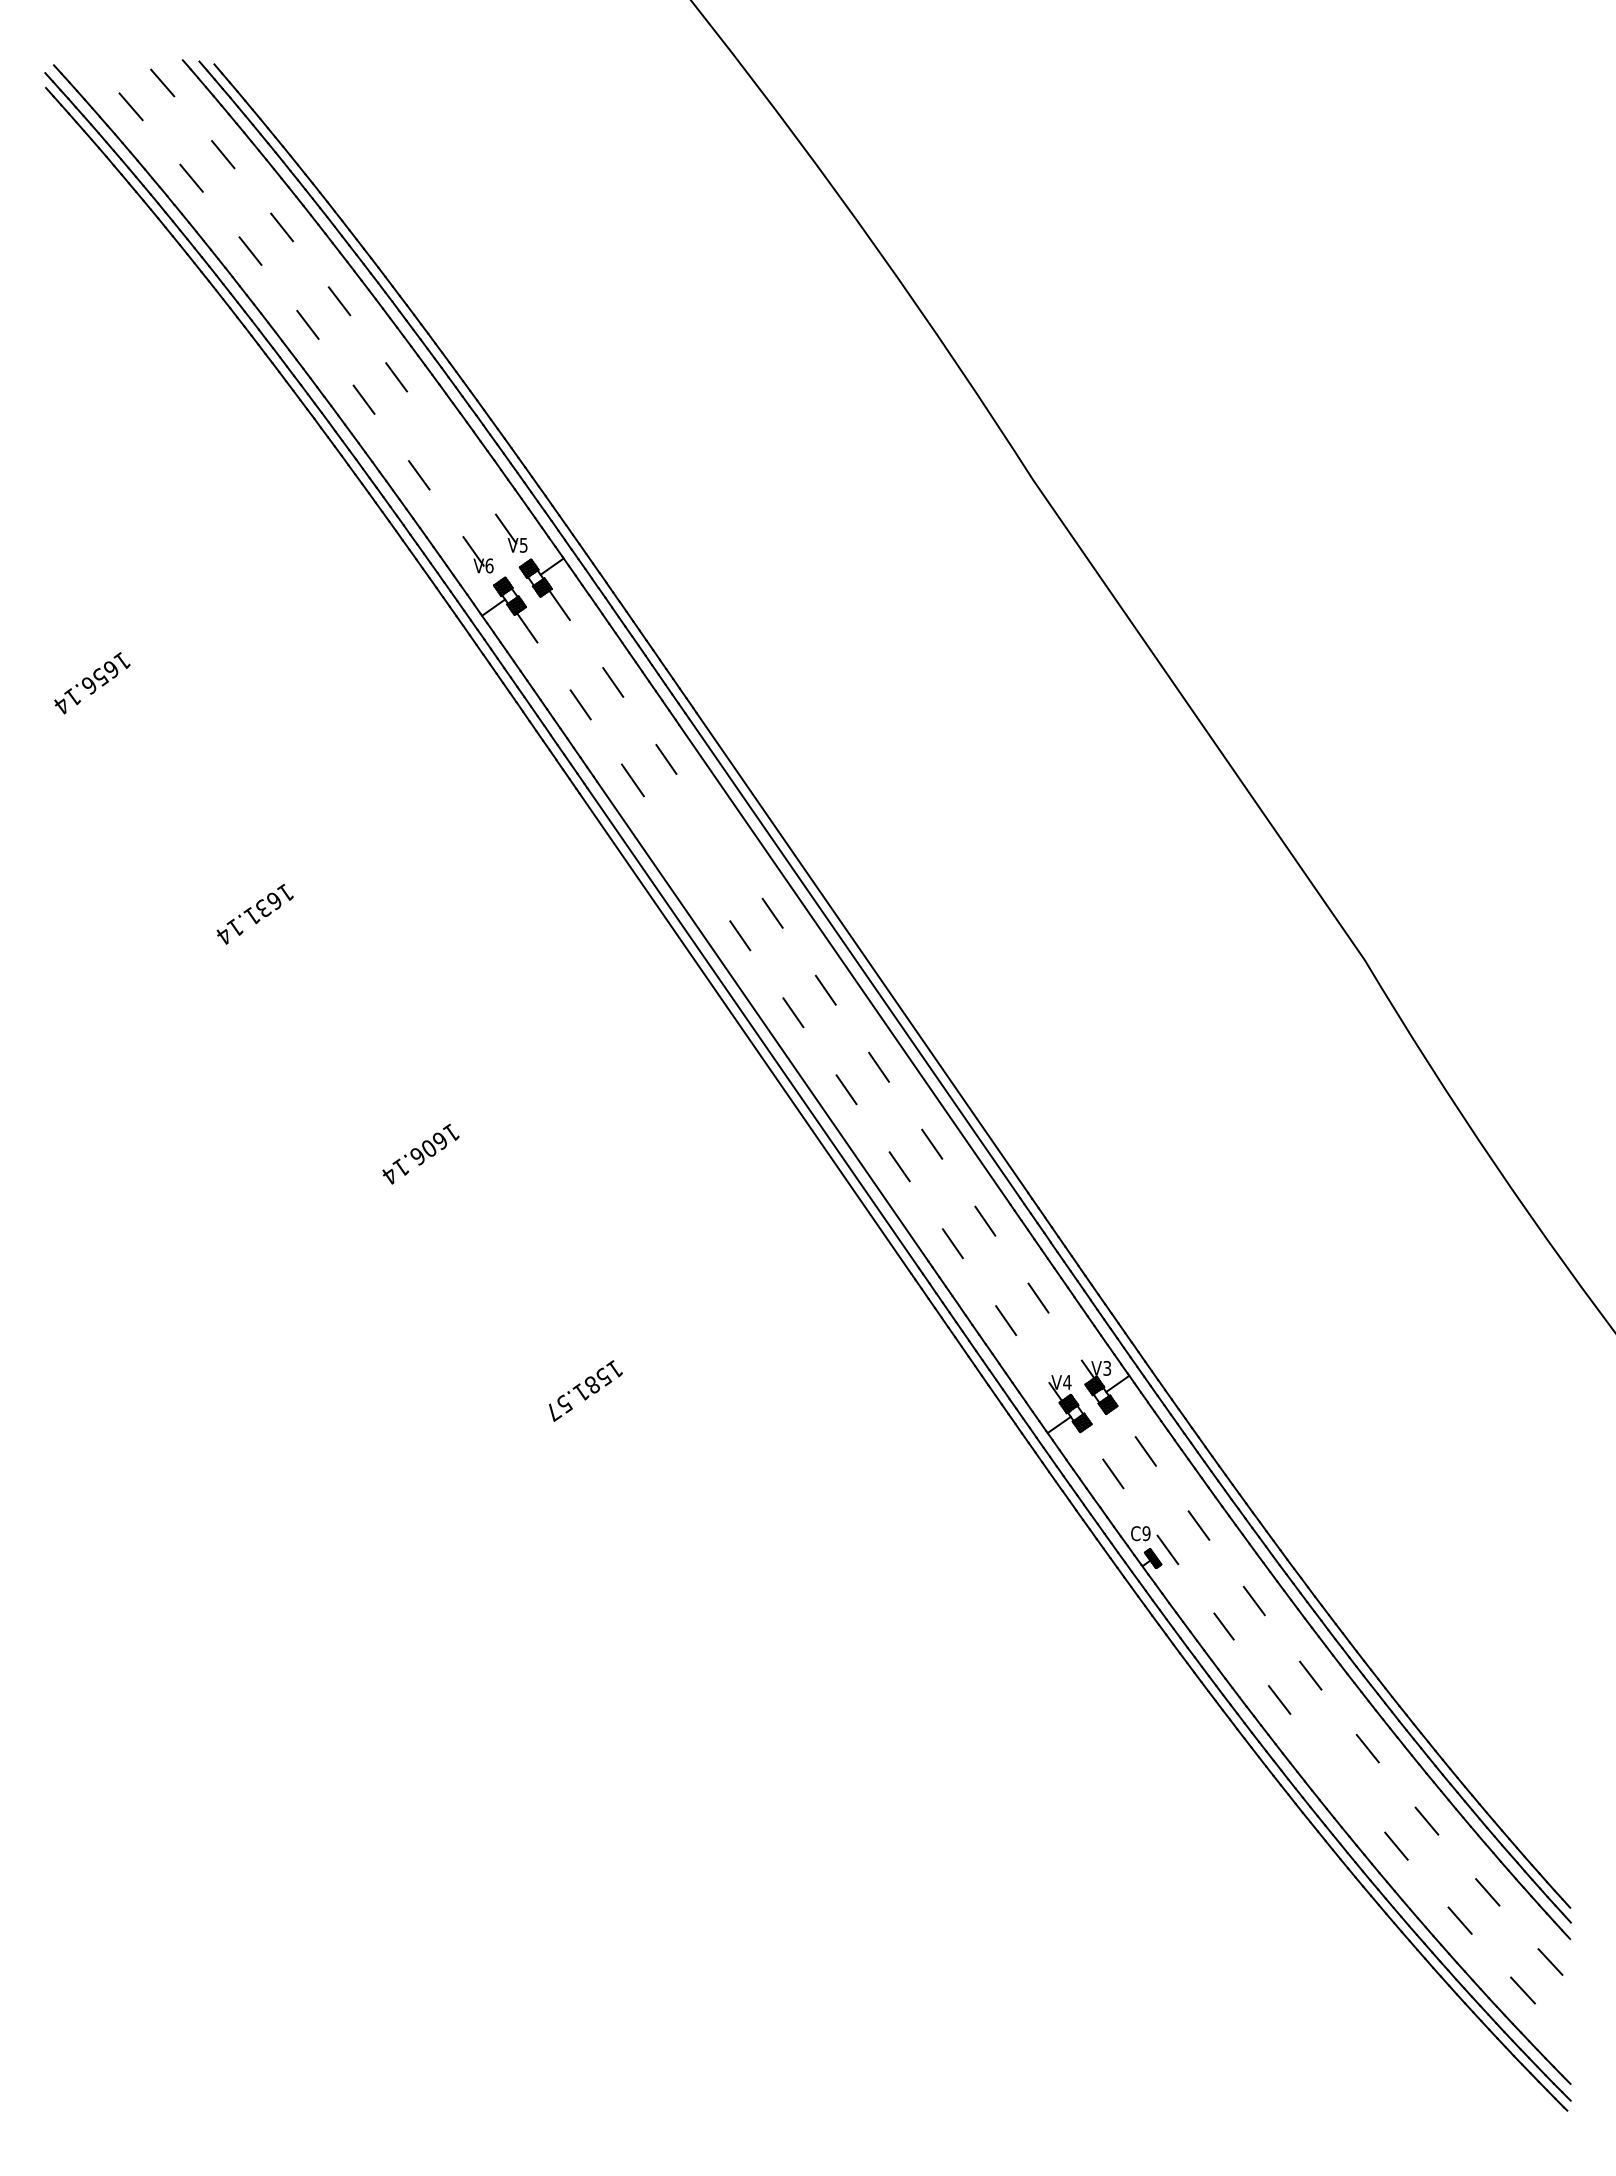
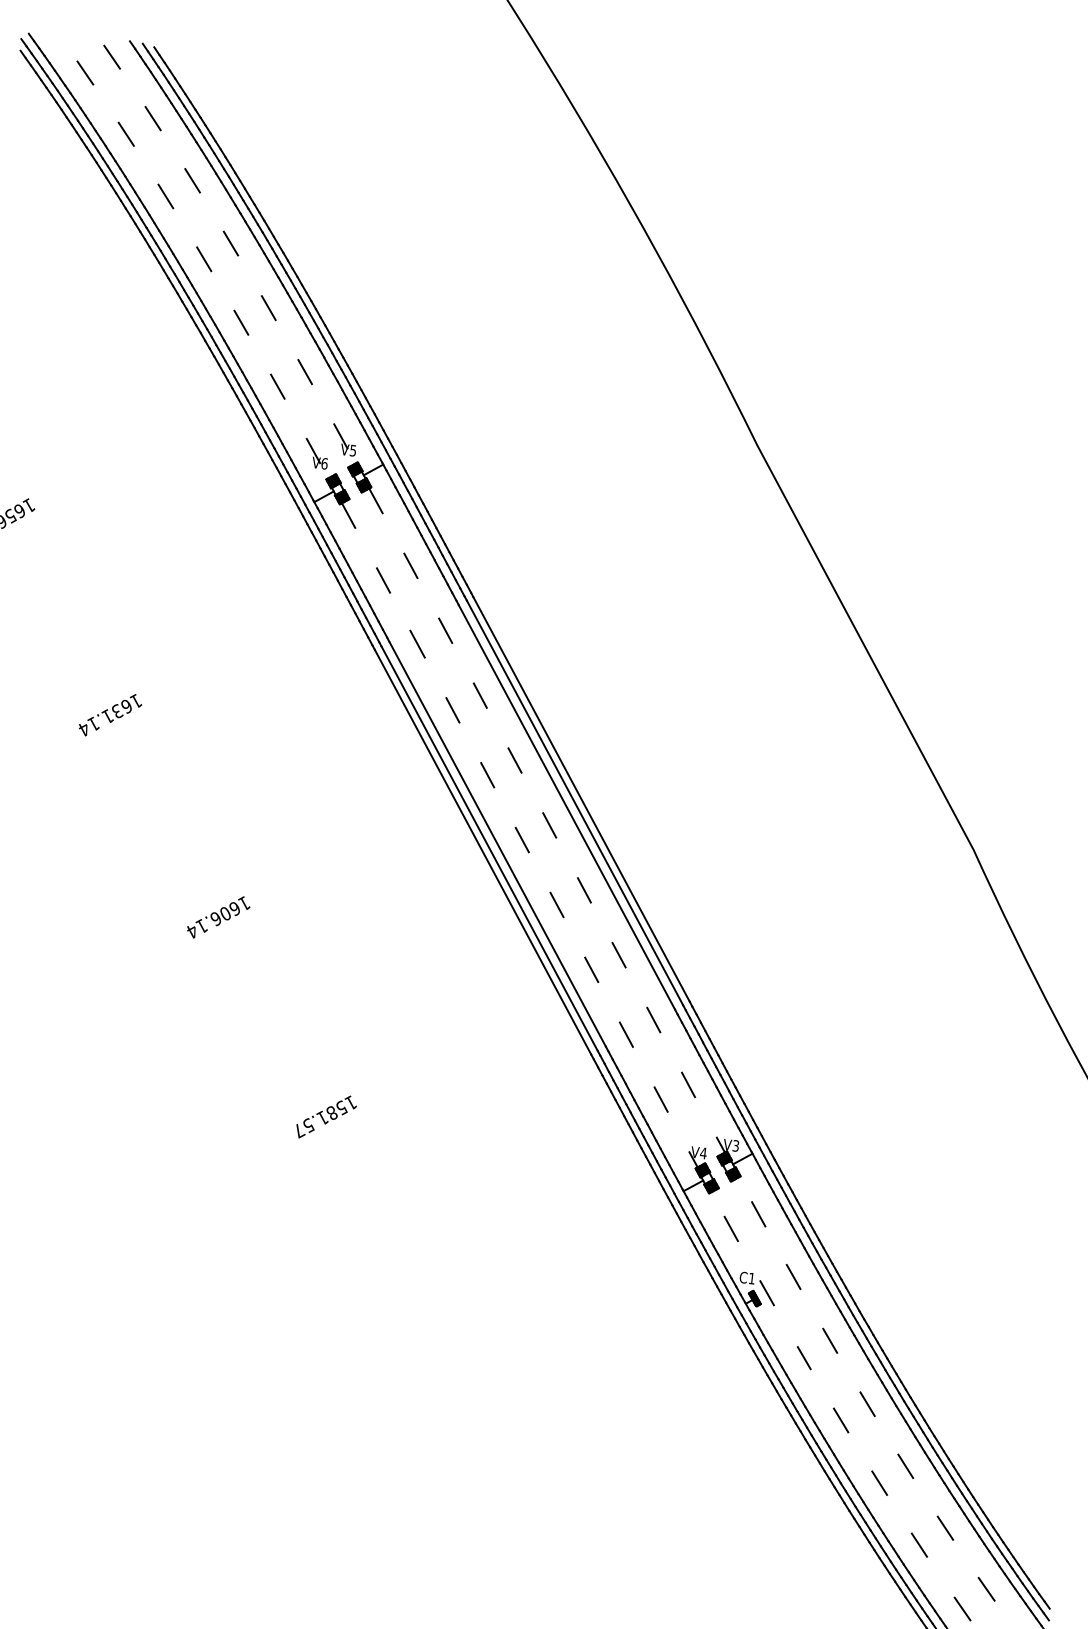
line: (451, 452) -> (305, 371), added
line: (719, 835) -> (480, 694), added
line: (687, 858) -> (453, 710), added
text: (1146, 1533) -> (751, 1278), C9 -> C1
line: (1337, 1773) -> (879, 1483), added

